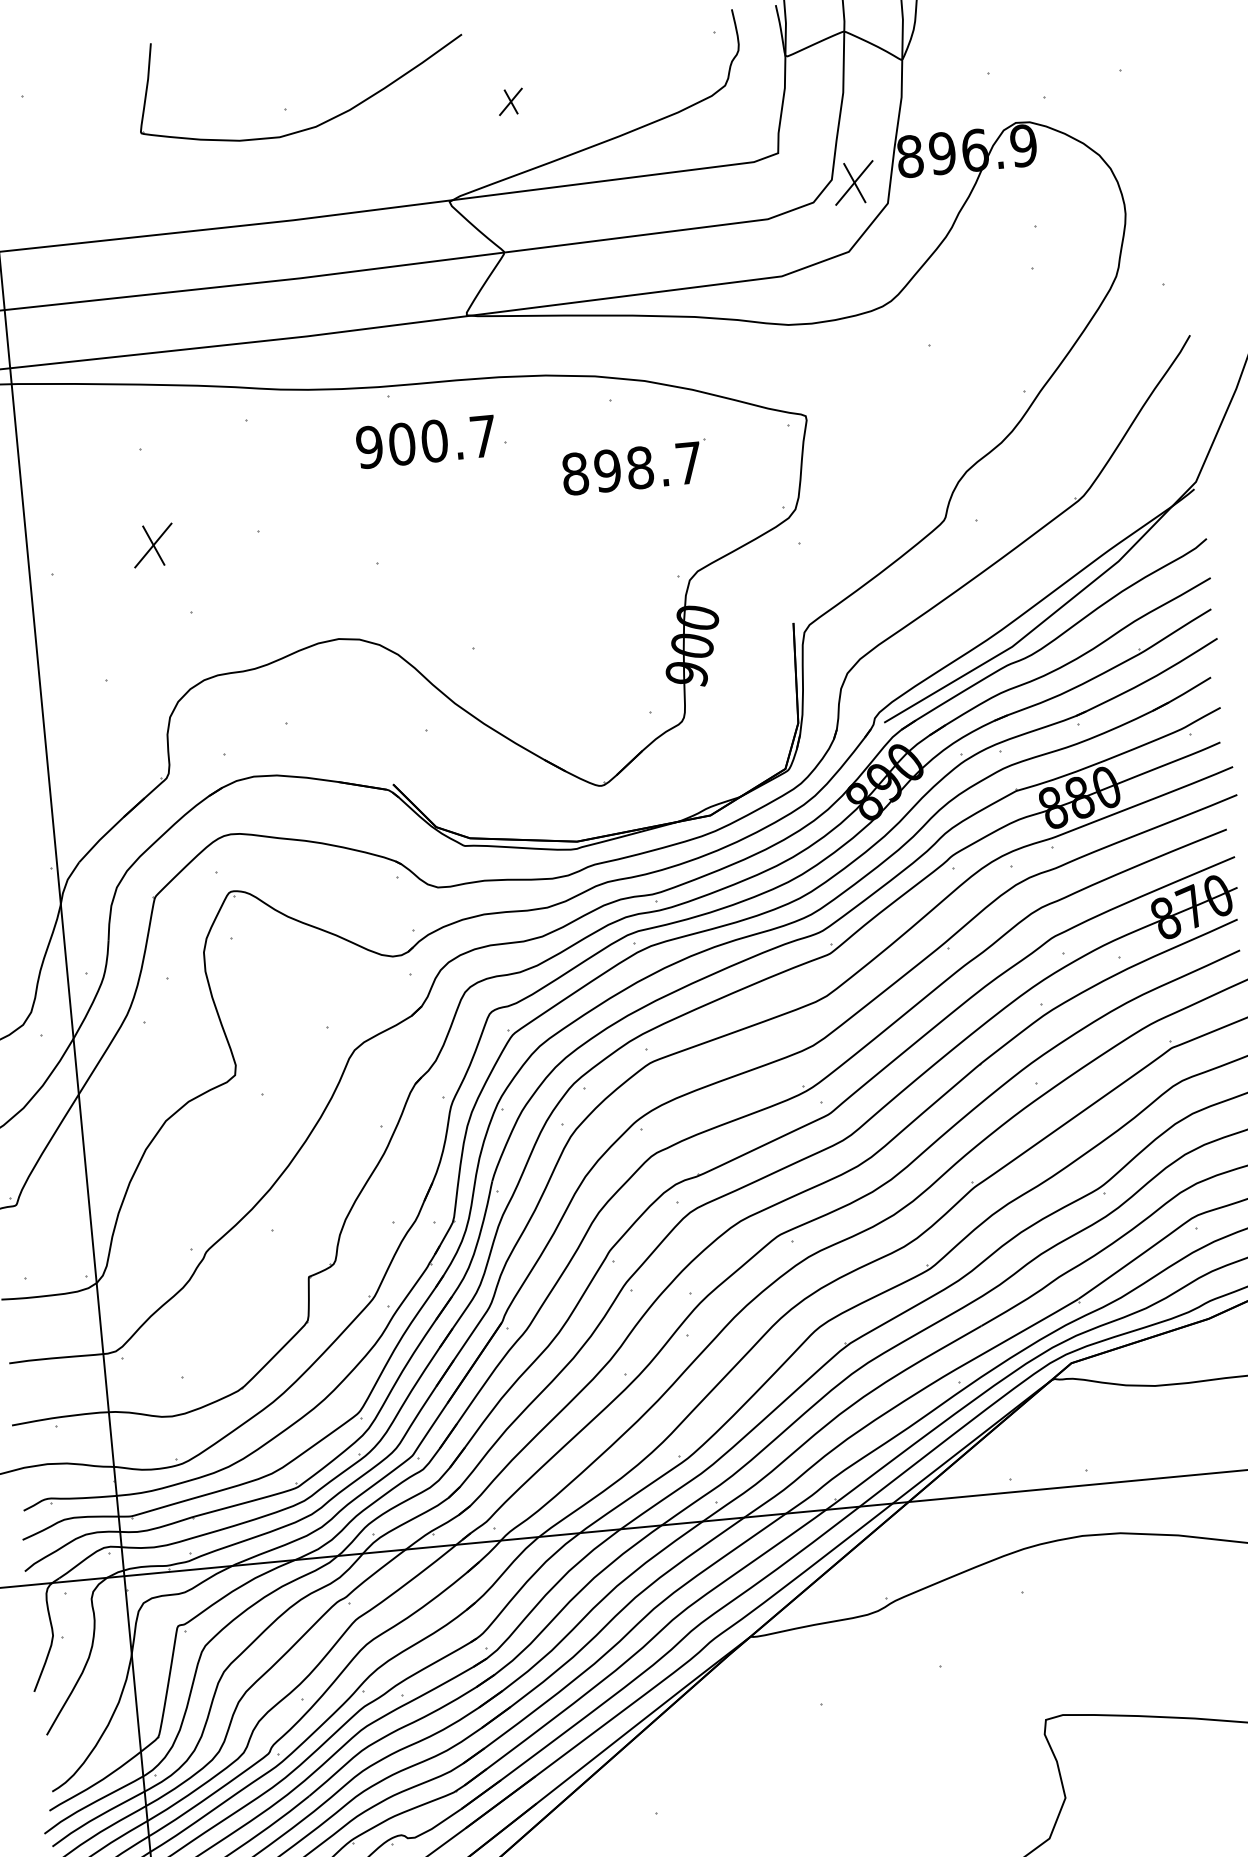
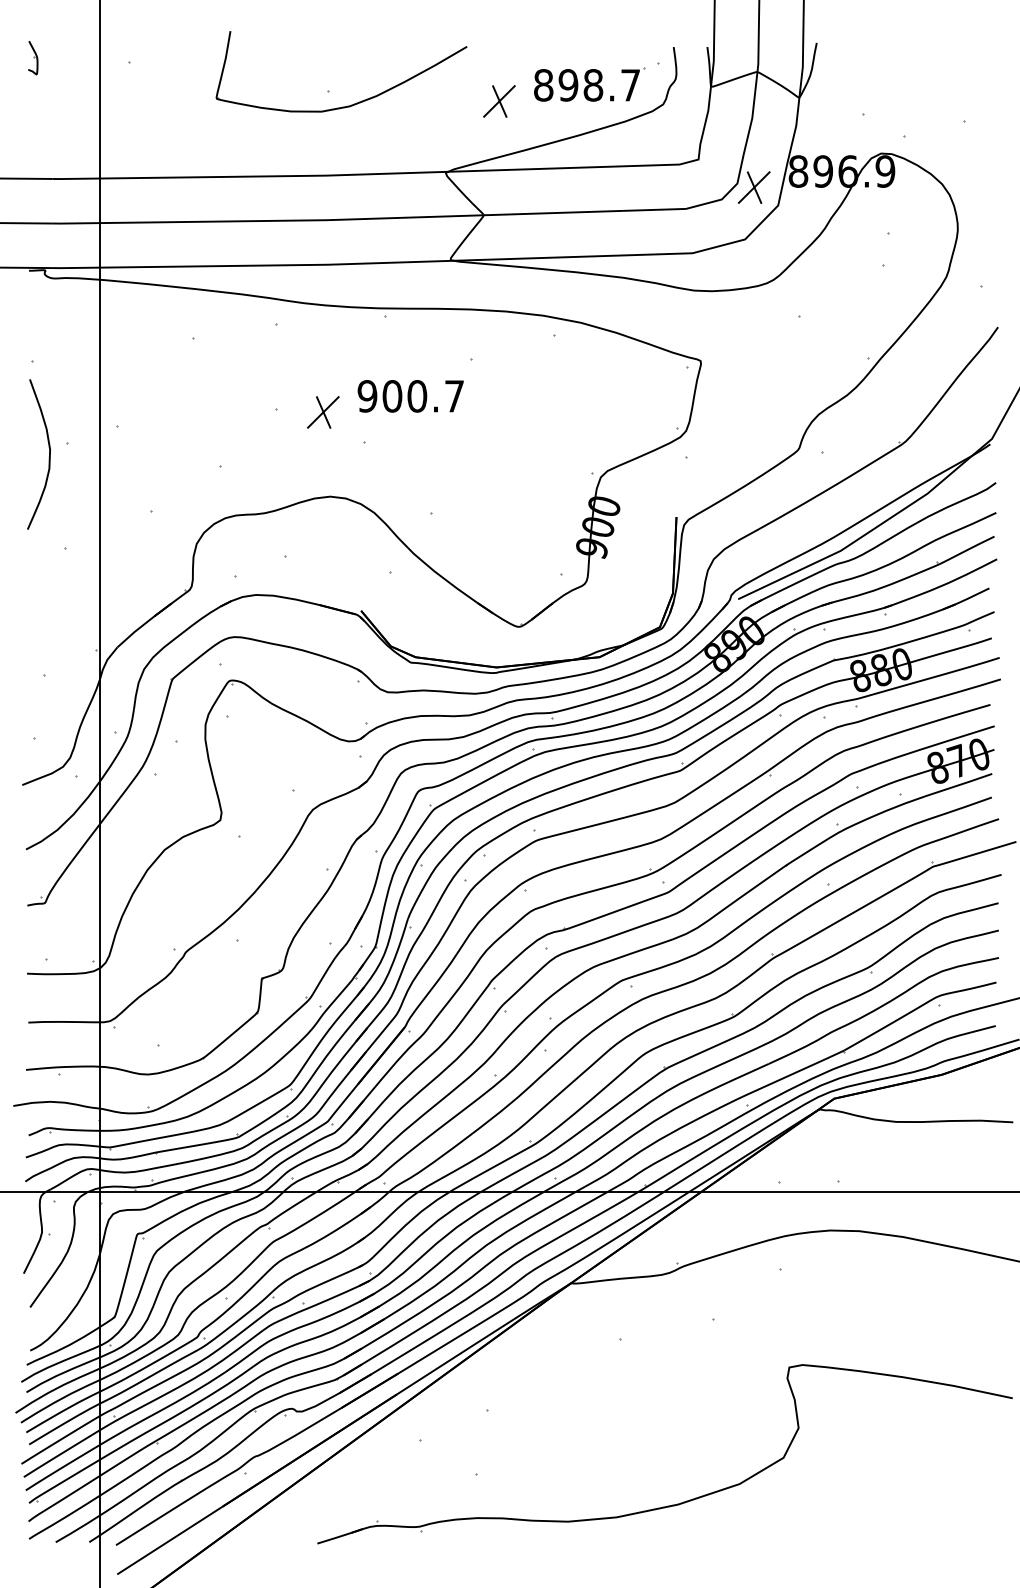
part: (510, 101) -> (499, 101), size x1.67
text: (425, 442) -> (410, 396), moved
part: (635, 467) -> (589, 84), moved
part: (153, 545) -> (323, 412), moved

